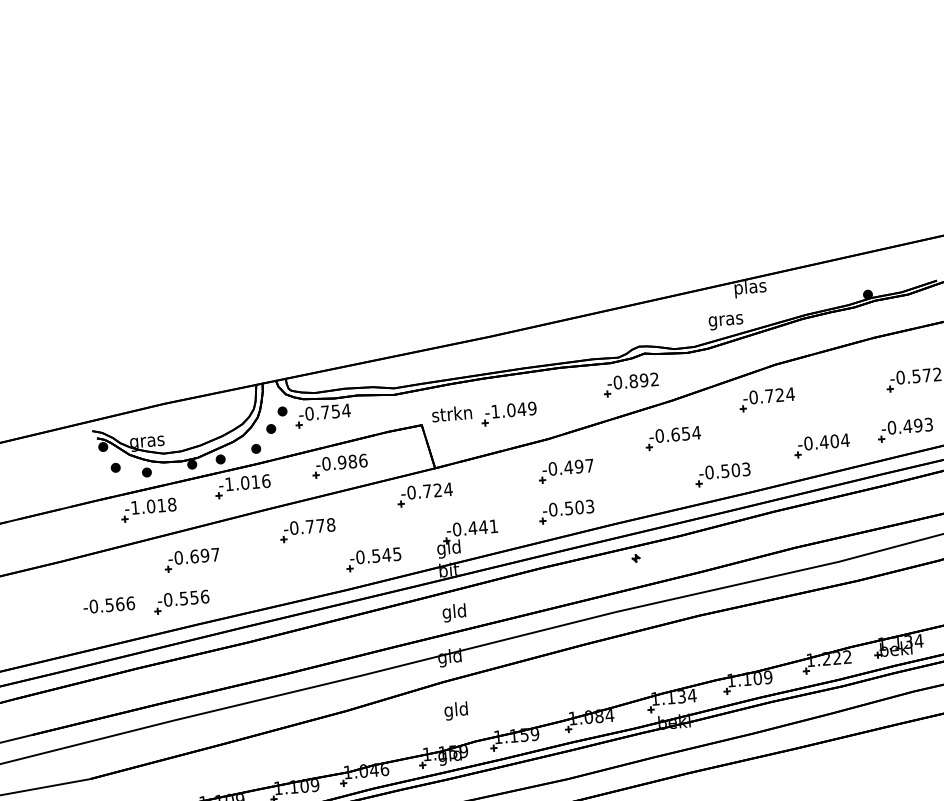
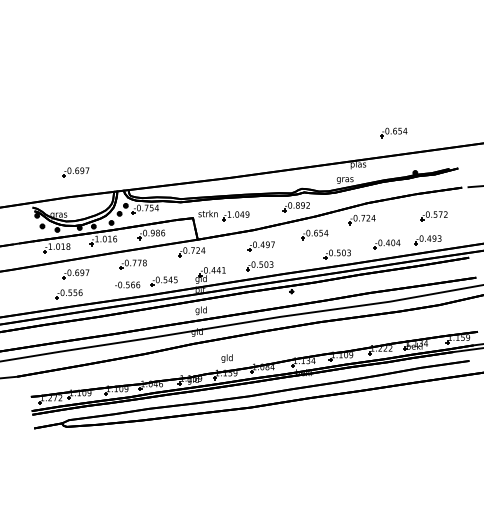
part: (816, 215) -> (393, 132), added
part: (173, 352) -> (75, 172), added
text: (108, 604) -> (127, 284), moved
text: (454, 710) -> (226, 358), moved

